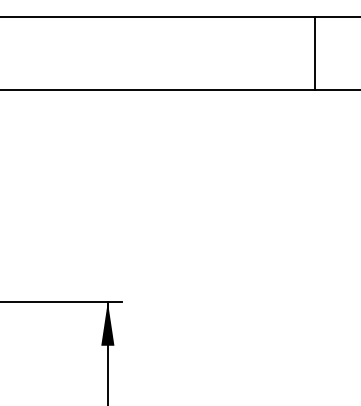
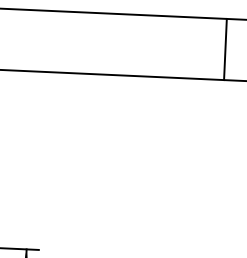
line: (314, 52) -> (225, 48), moved

